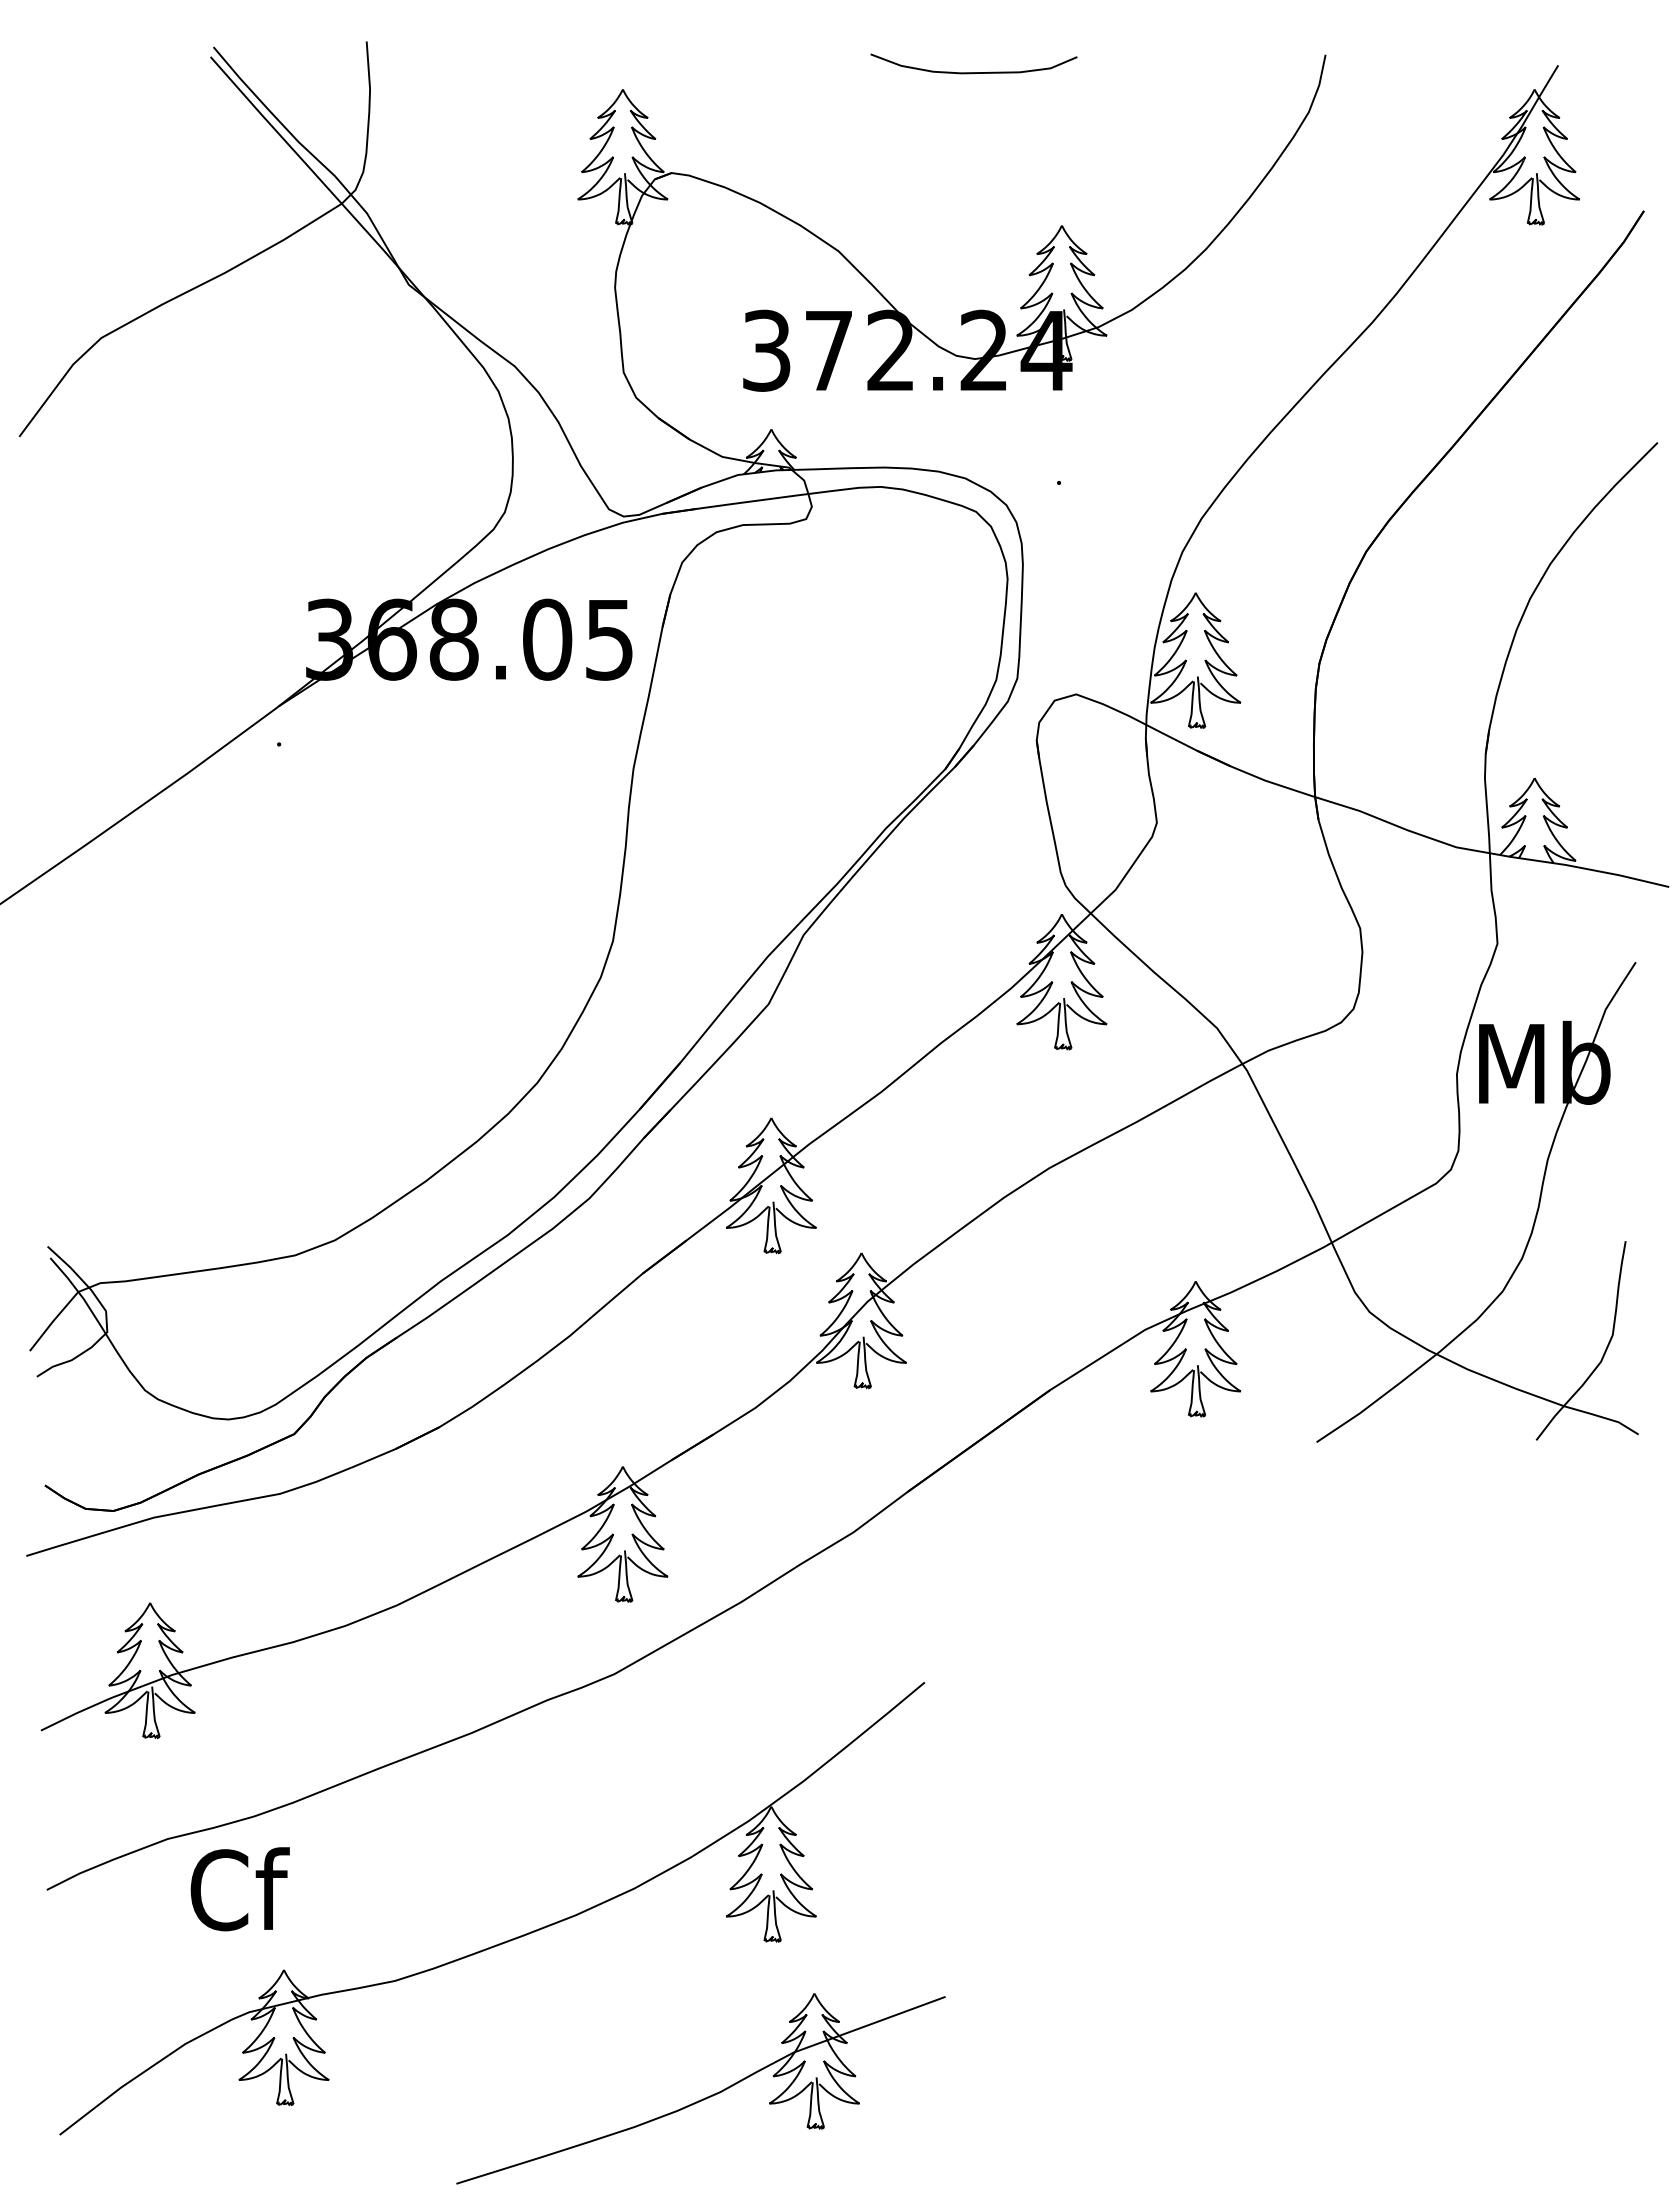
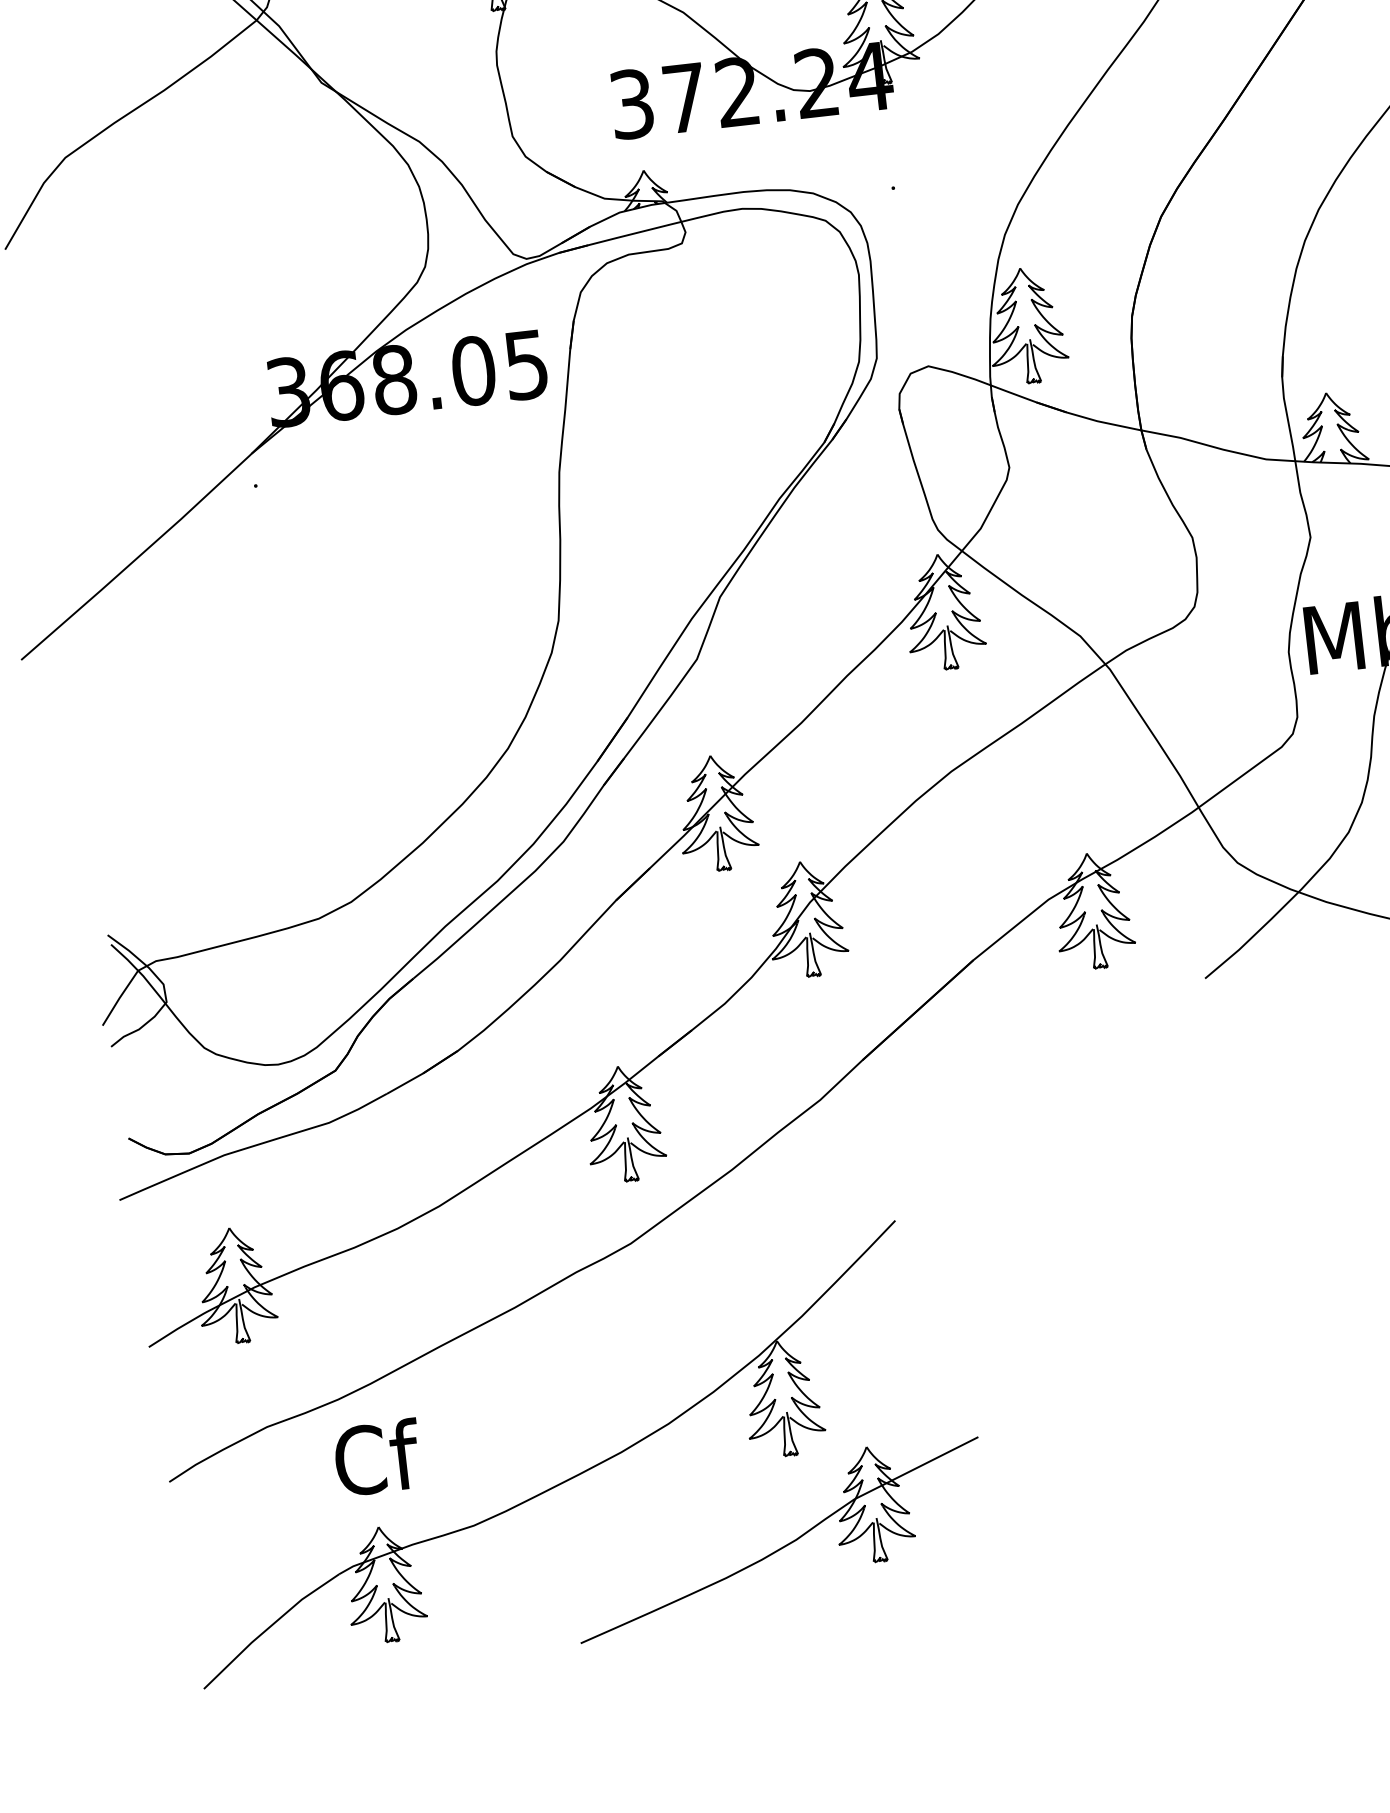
text: (239, 1889) -> (377, 1457), moved
part: (705, 2097) -> (784, 1545), moved

